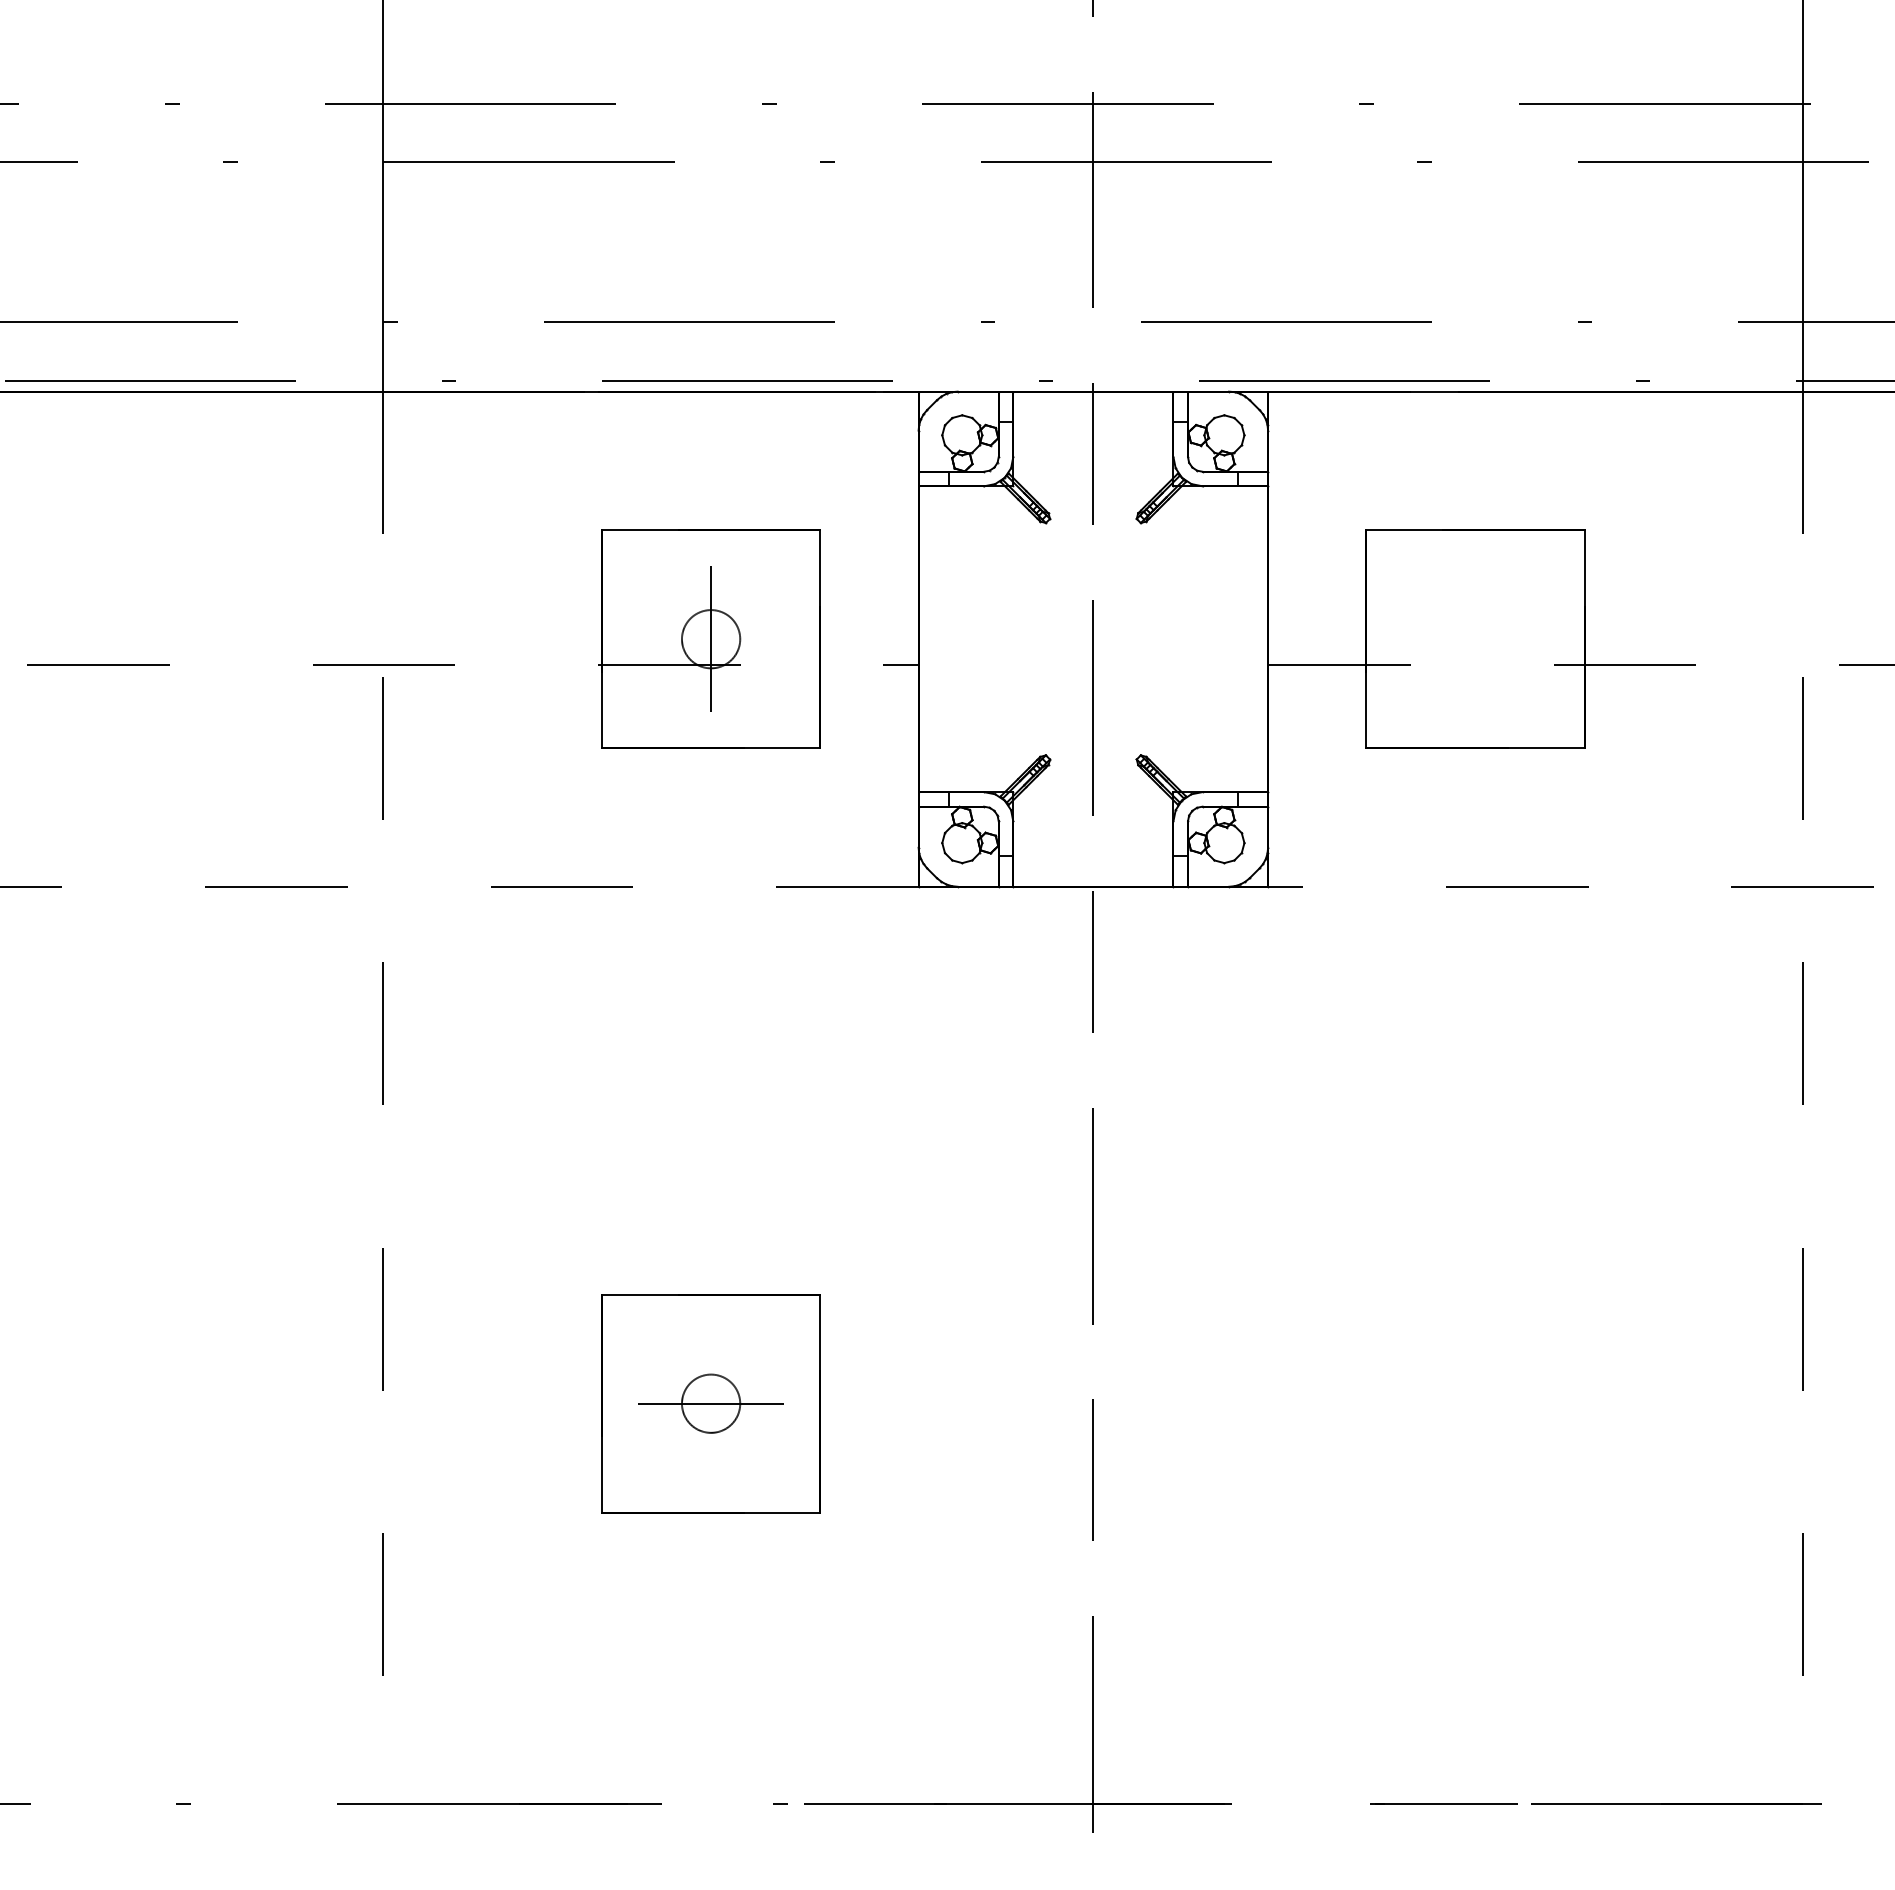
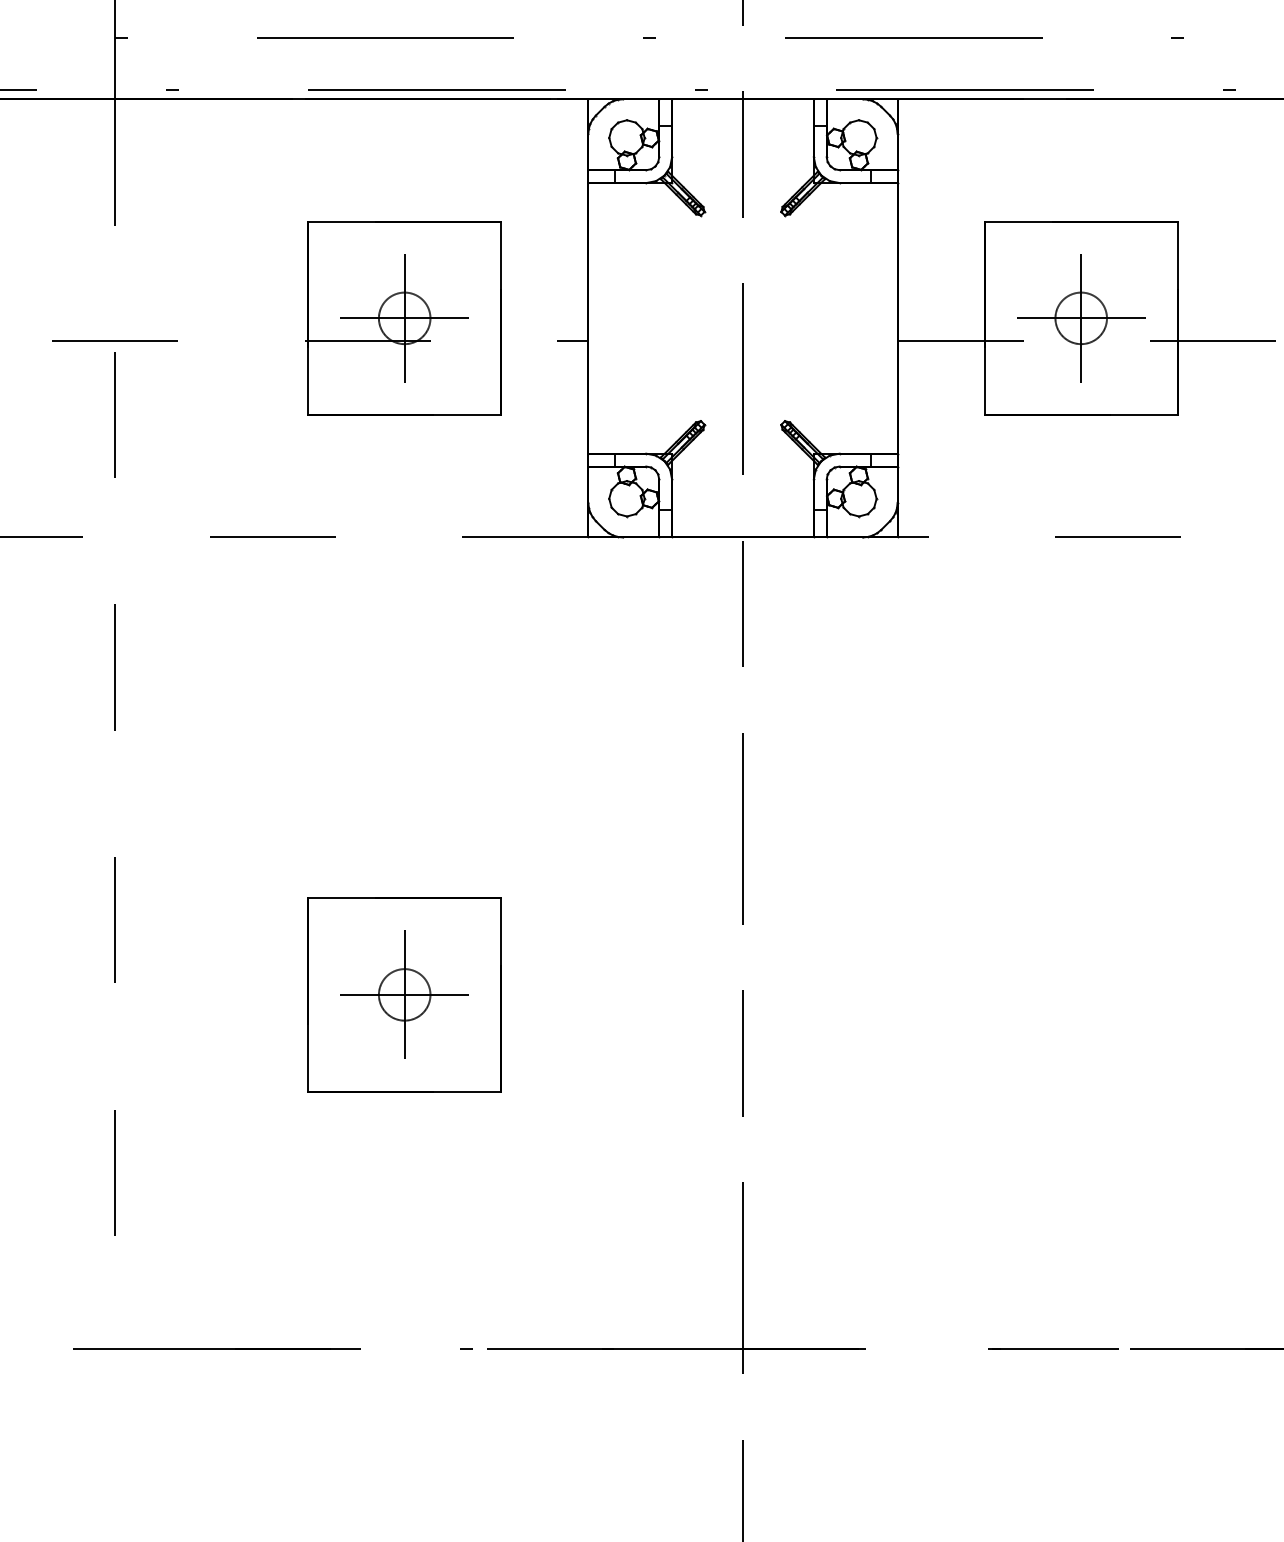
part: (1475, 638) -> (1081, 317), added
line: (710, 639) -> (404, 318), added
line: (711, 1403) -> (405, 994), added

